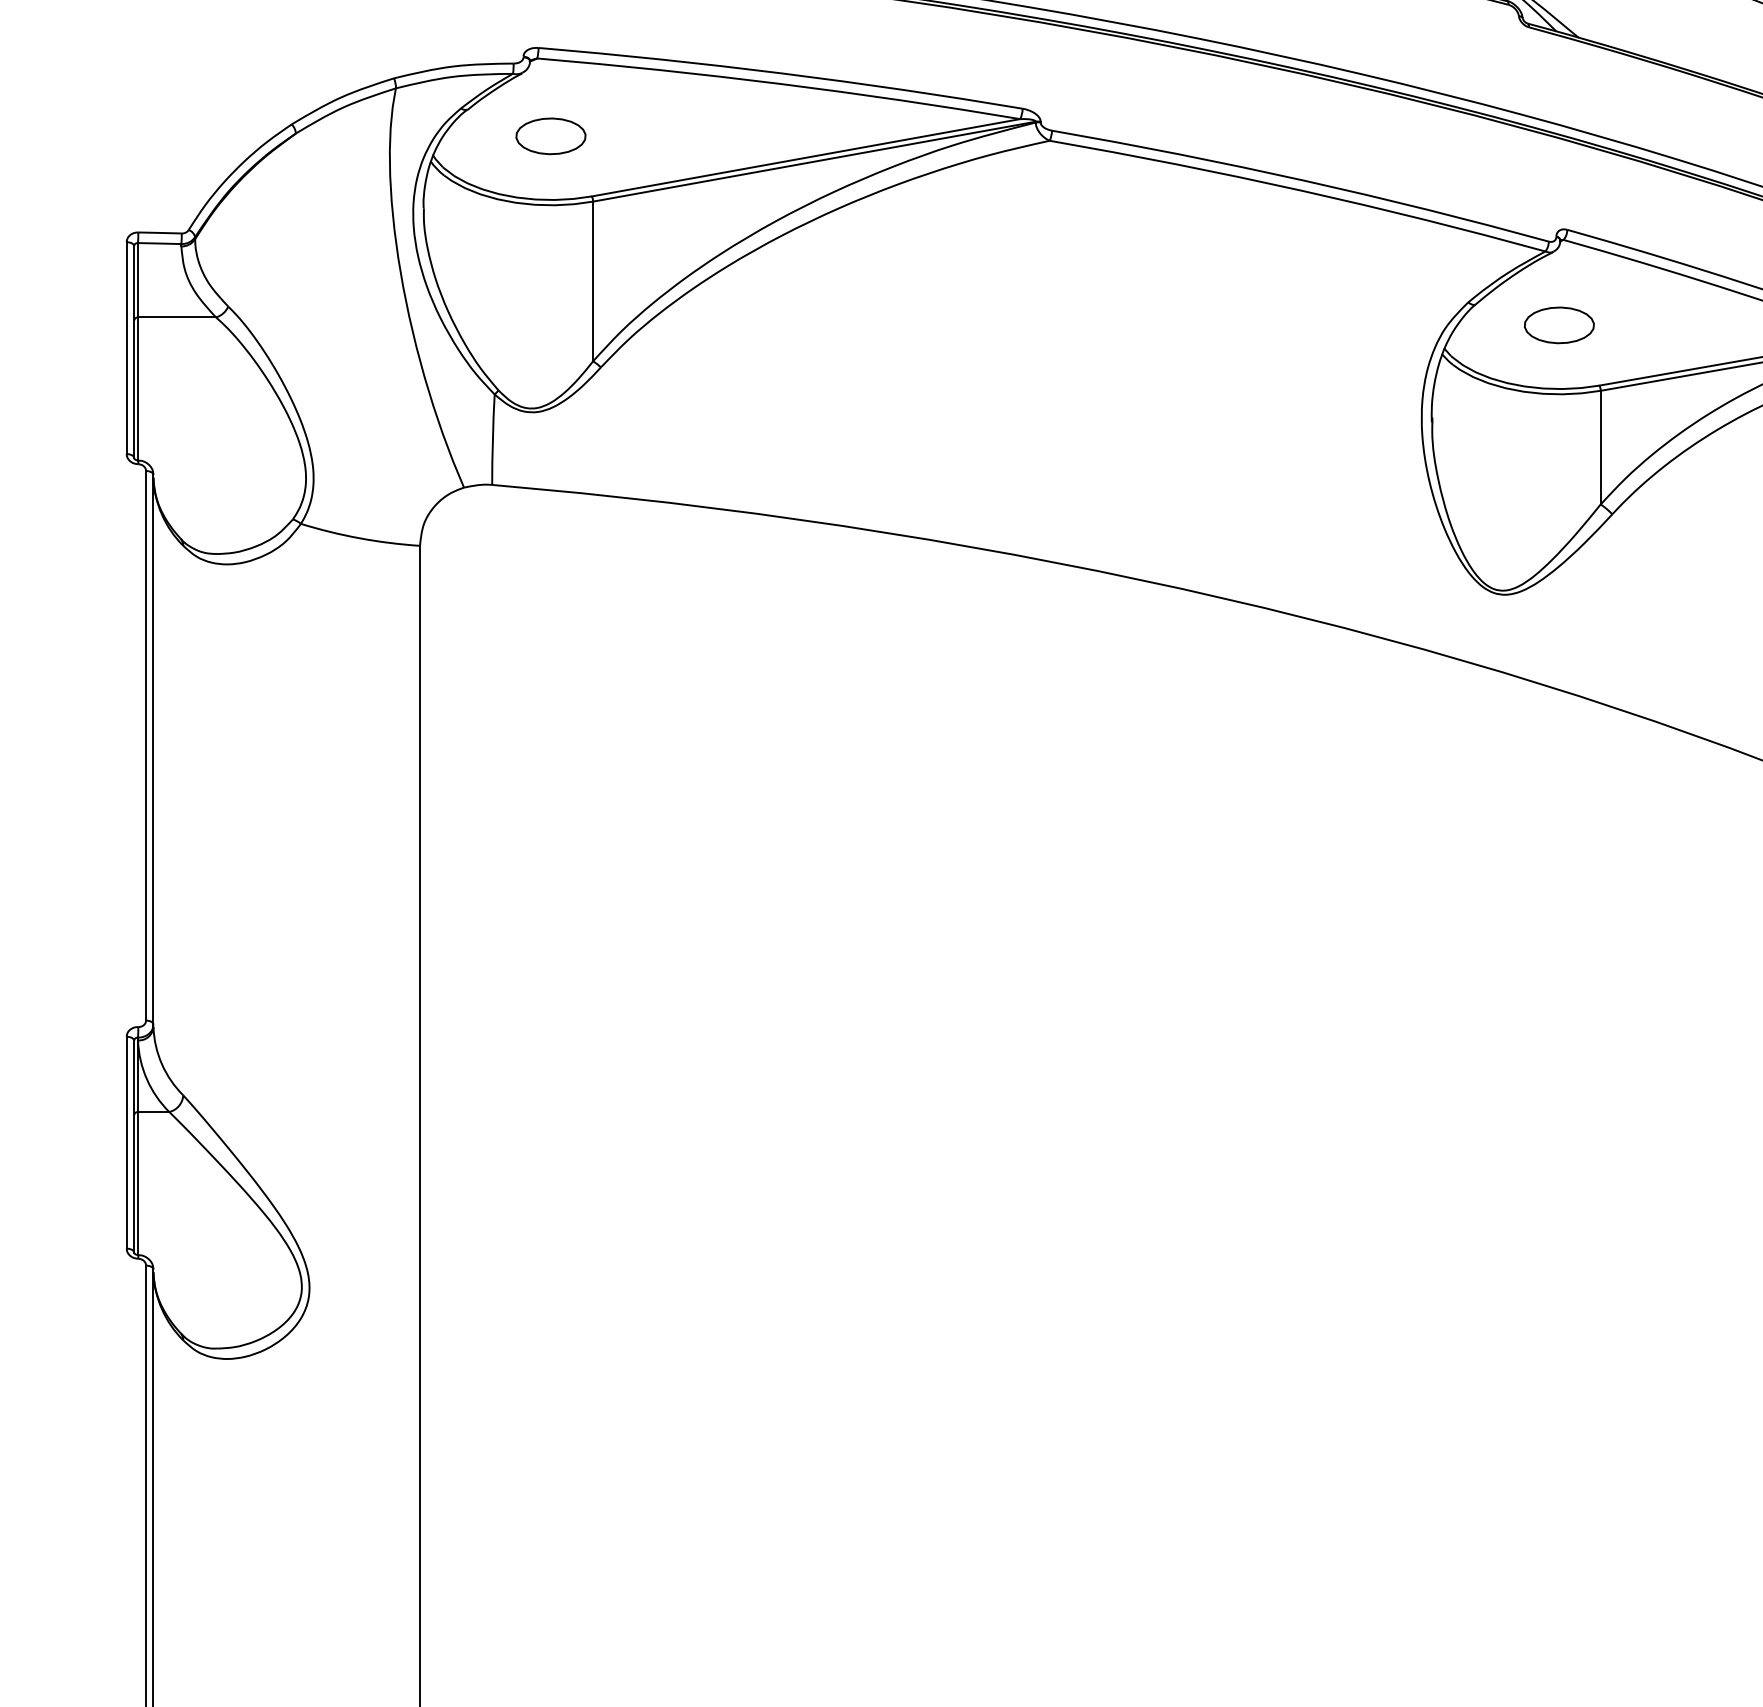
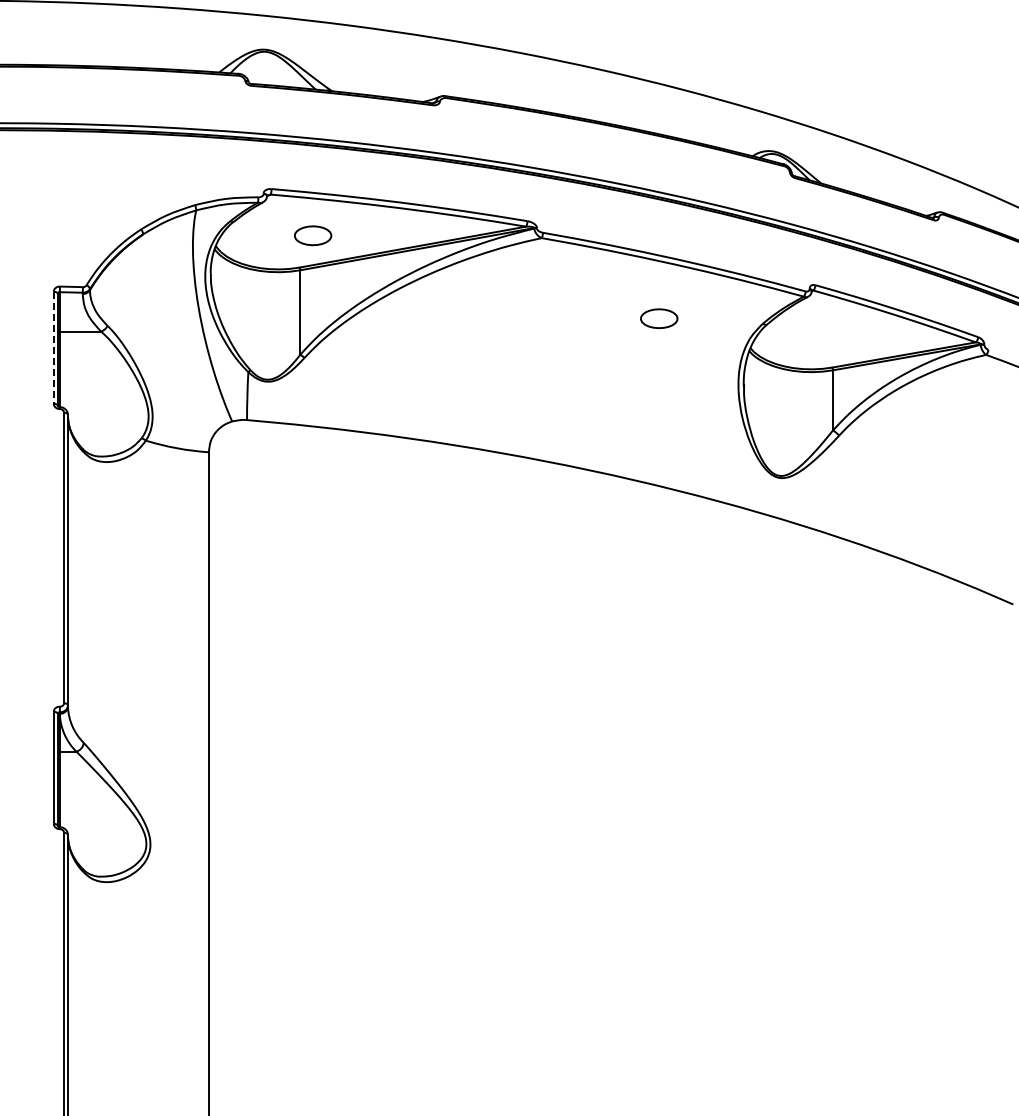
part: (551, 135) -> (313, 235), moved
part: (1559, 324) -> (659, 318), moved
line: (126, 349) -> (53, 348), solid -> dashed

